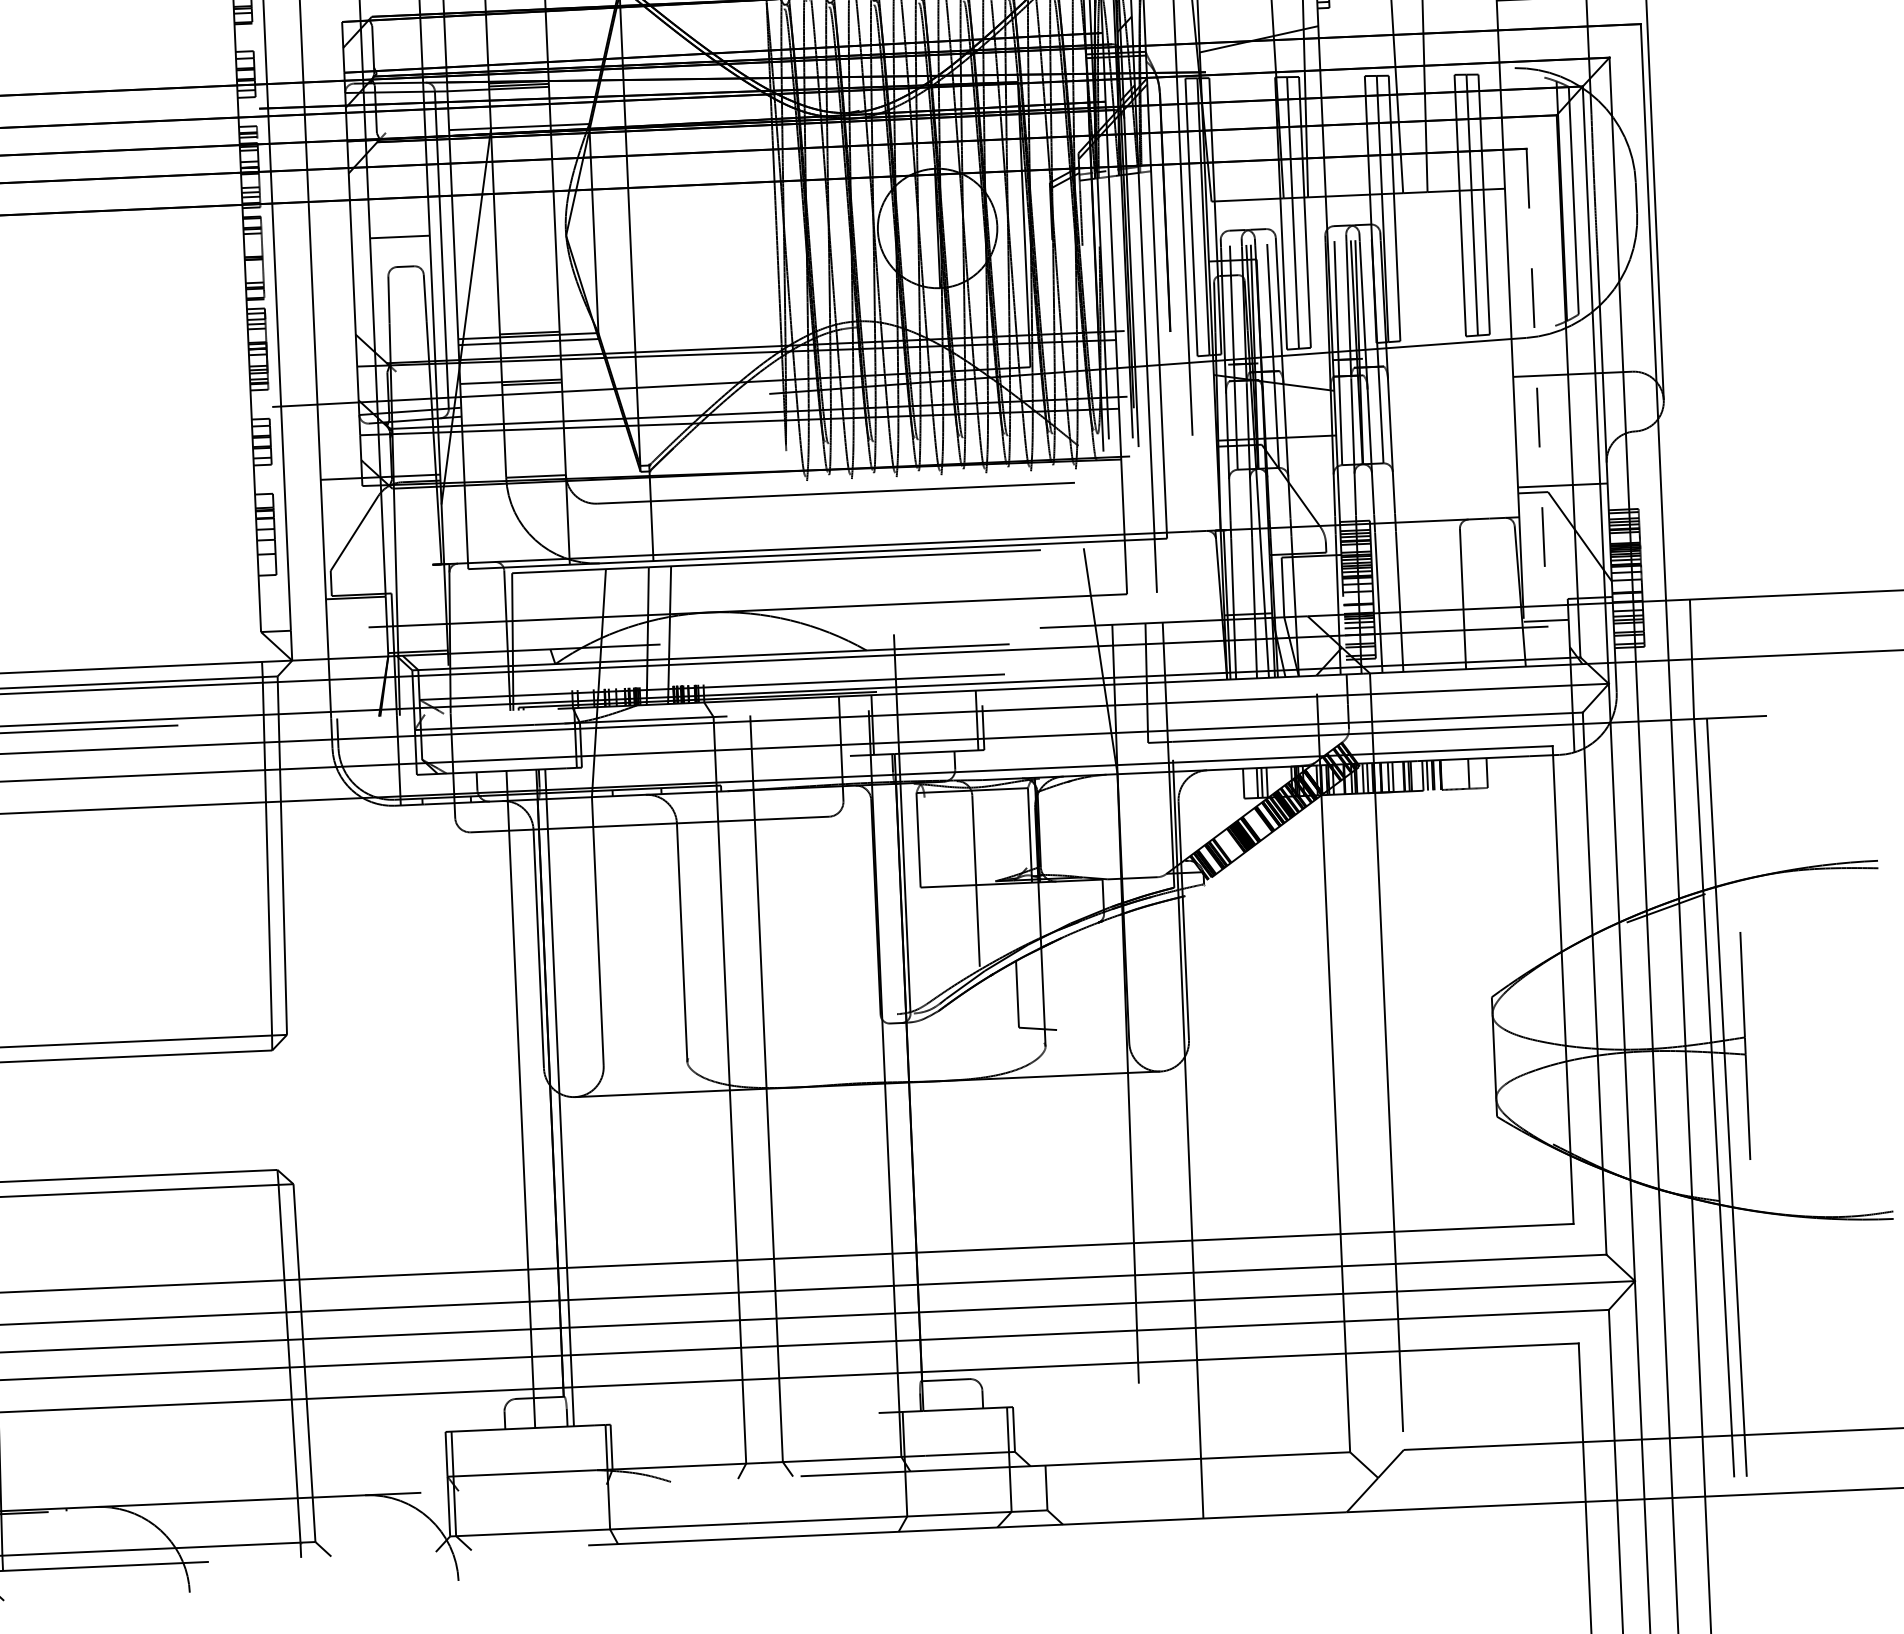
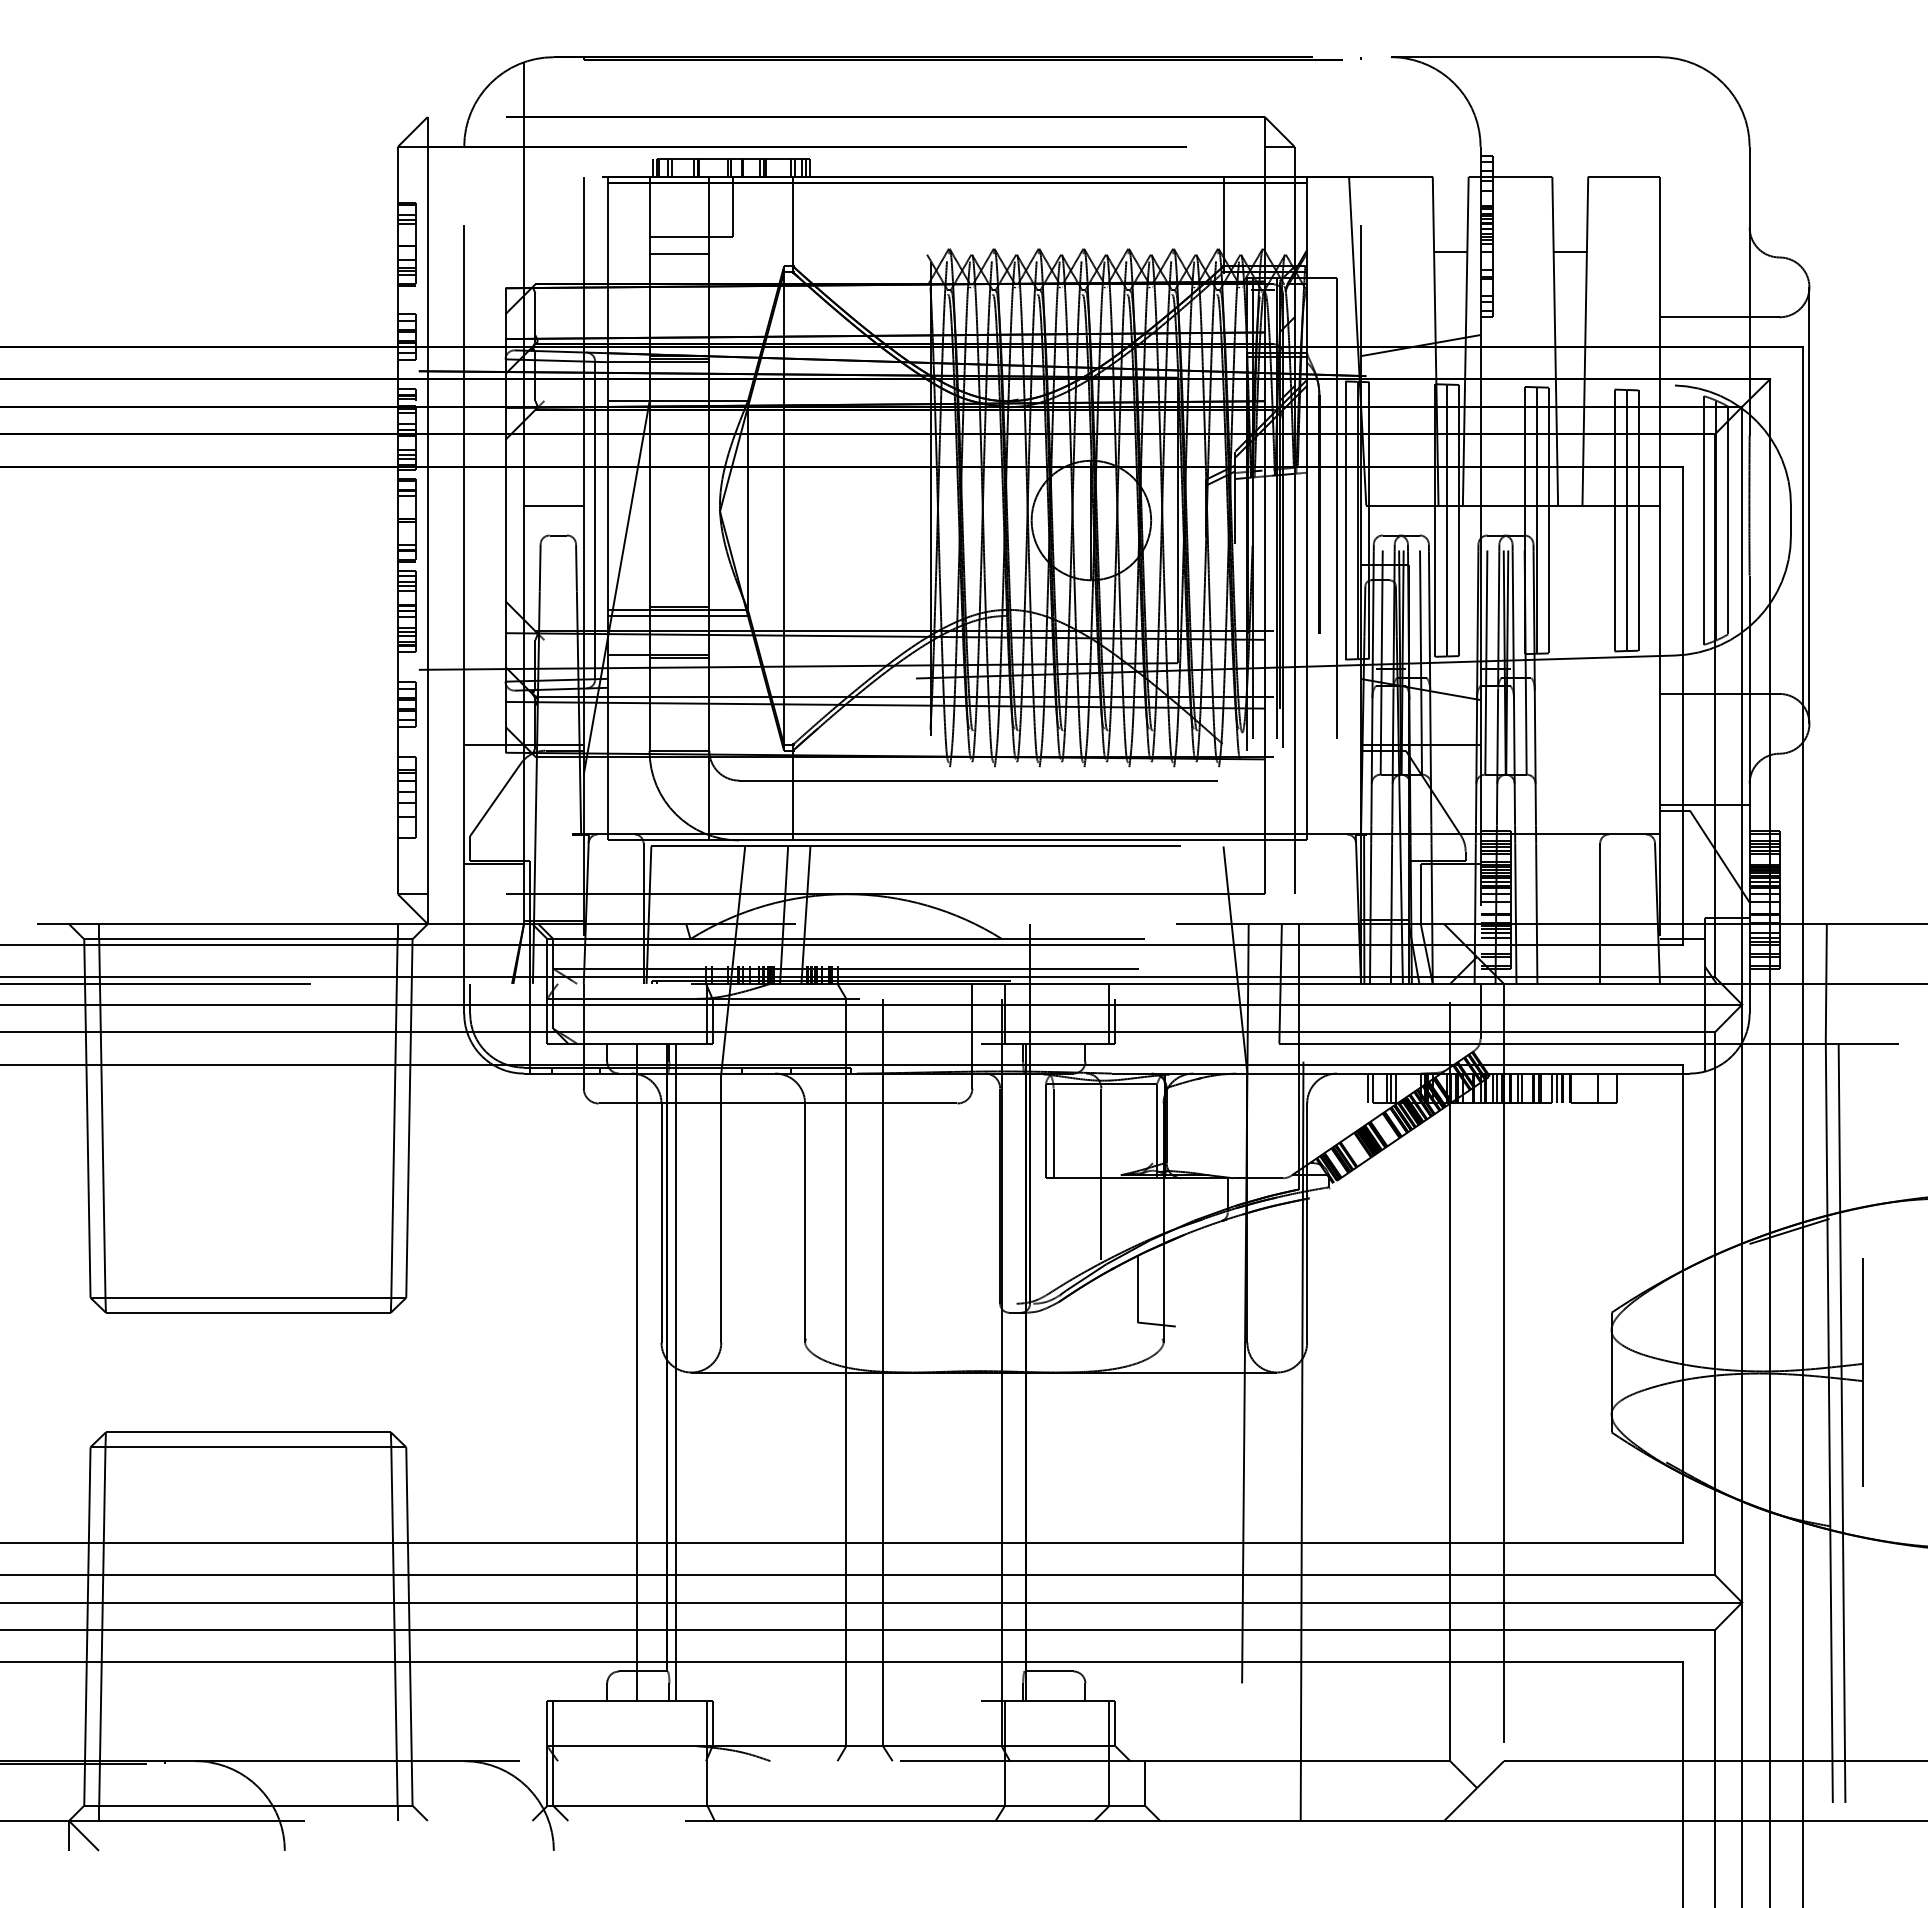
line: (1550, 201) -> (1704, 520), added
line: (1537, 388) -> (1683, 706), dashed -> solid
line: (1239, 783) -> (1368, 1088), added
line: (926, 842) -> (1053, 1133), added

